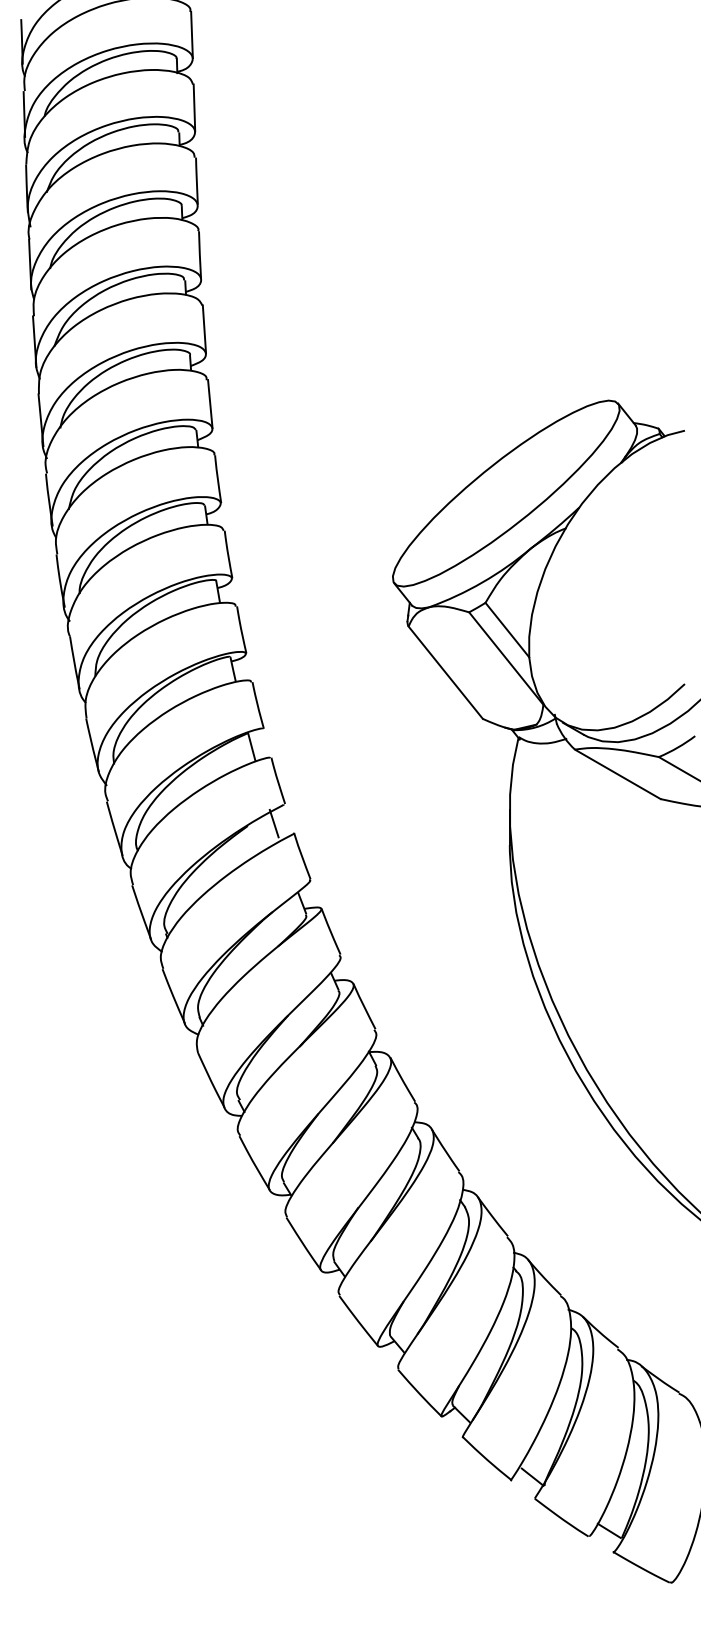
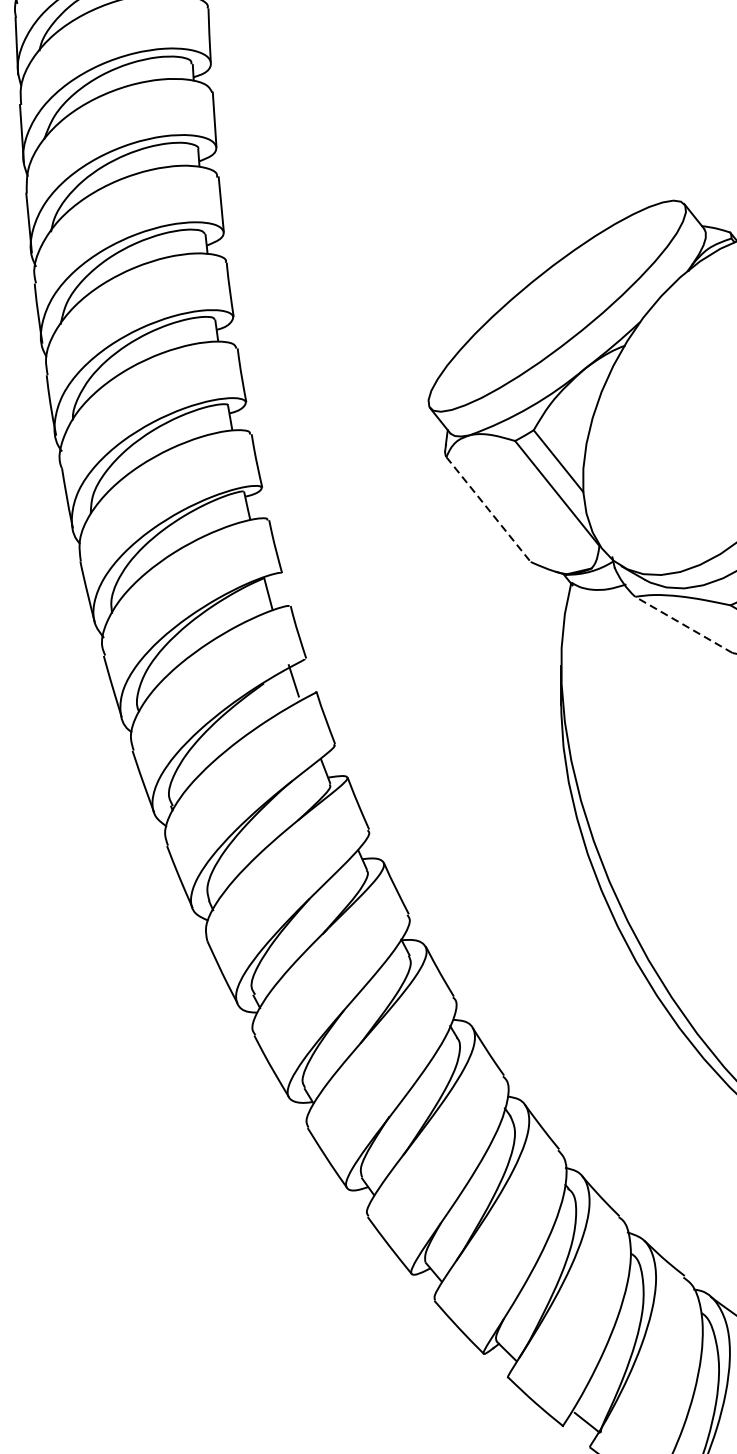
line: (446, 673) -> (489, 510), solid -> dashed
line: (617, 774) -> (683, 625), solid -> dashed

